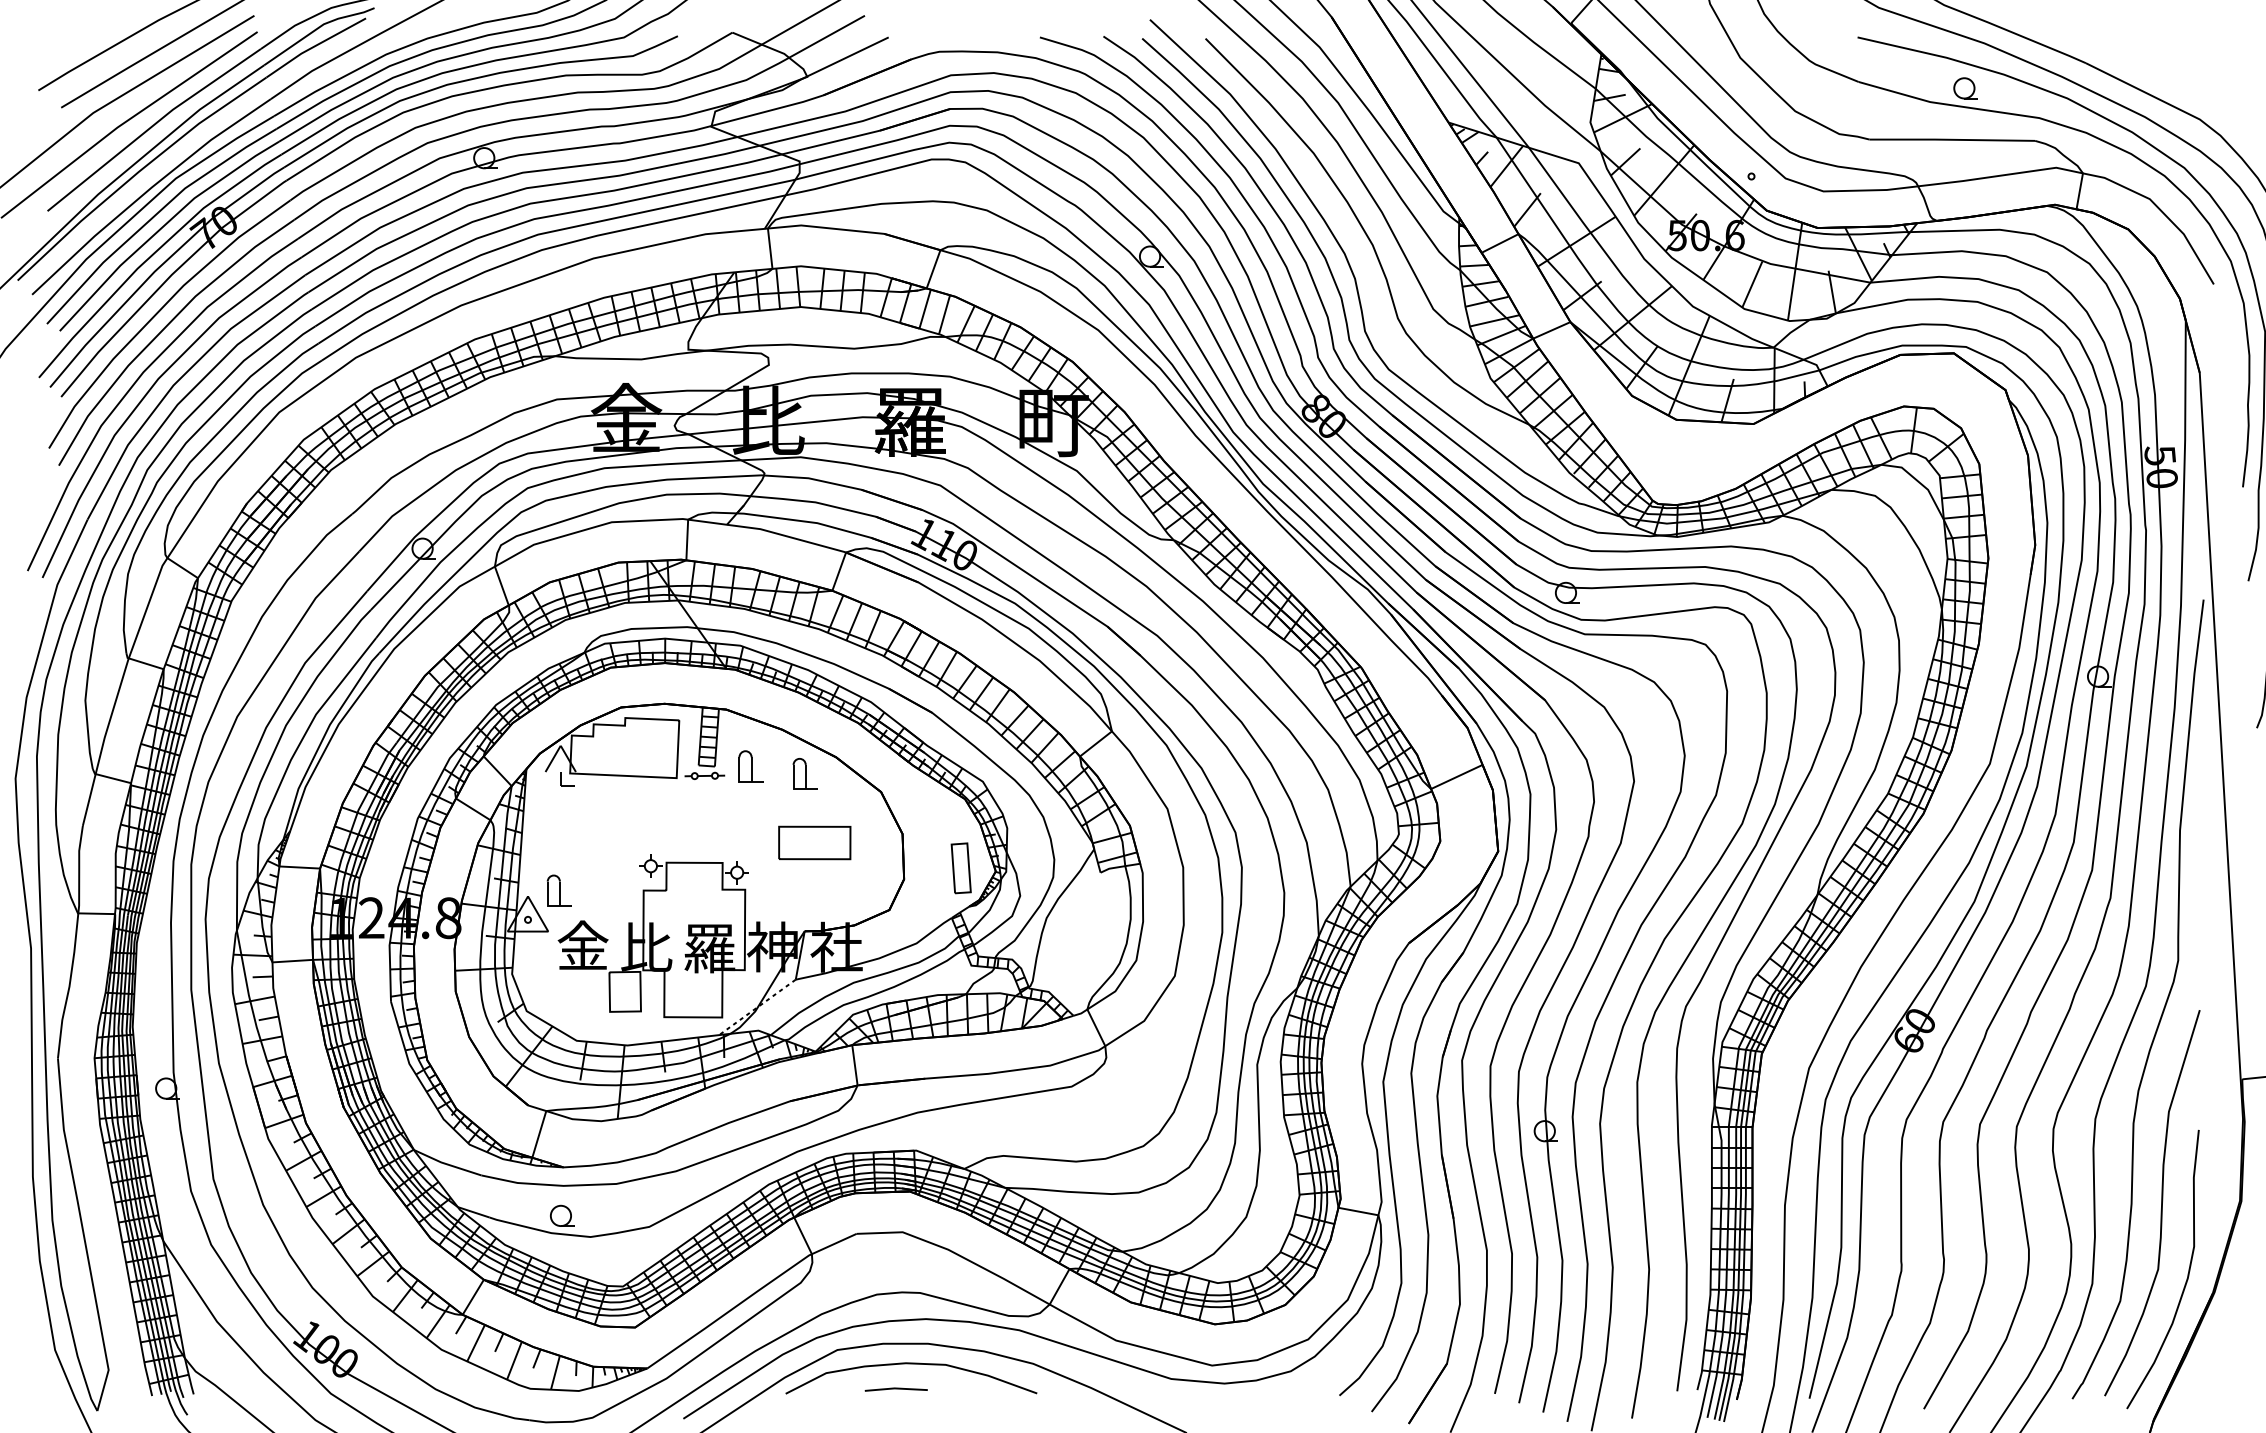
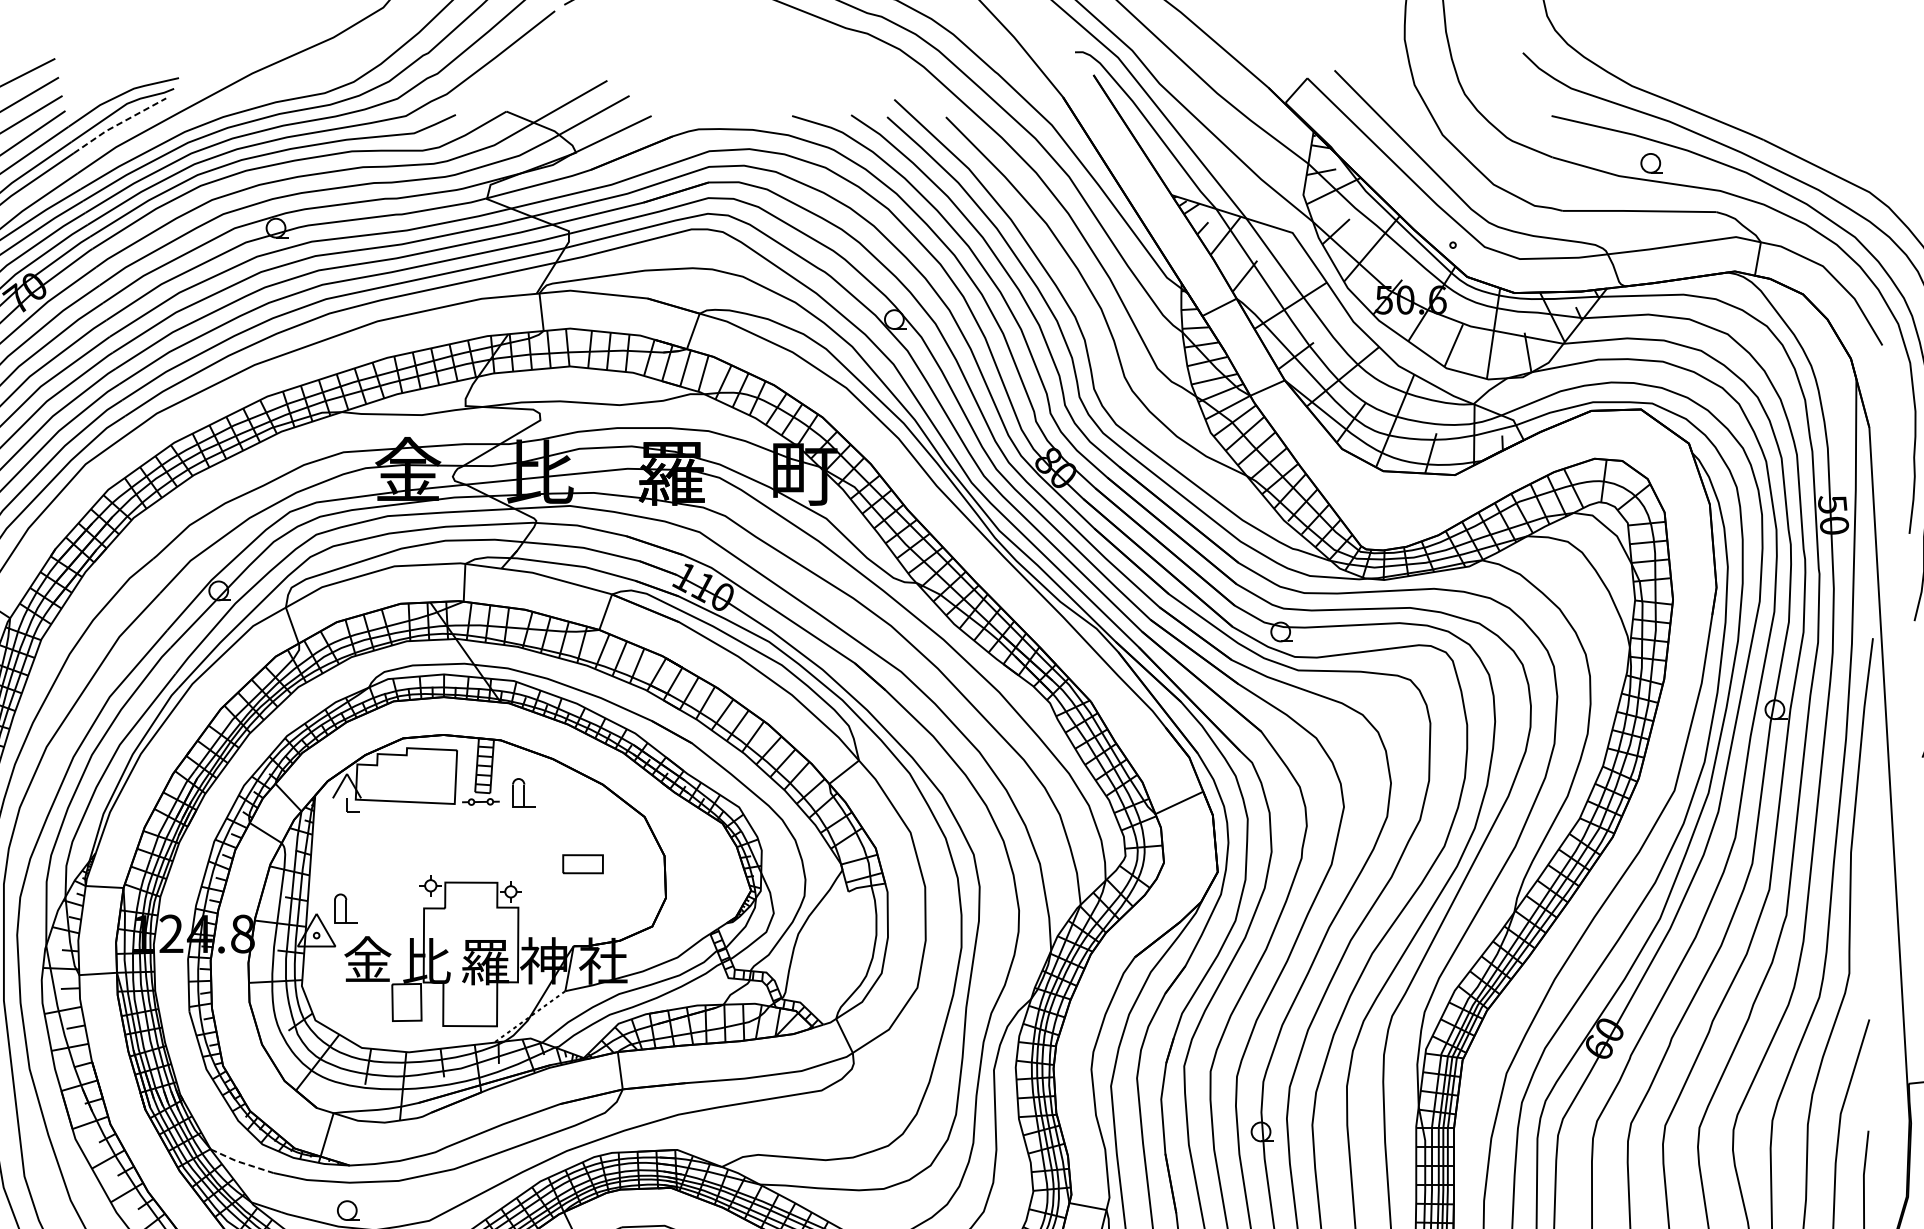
line: (314, 46) -> (118, 124), solid -> dashed
part: (804, 773) -> (573, 799), removed
part: (814, 842) -> (582, 863), size x0.6
part: (960, 868) -> (718, 887), removed
line: (446, 1164) -> (240, 1162), solid -> dashed

